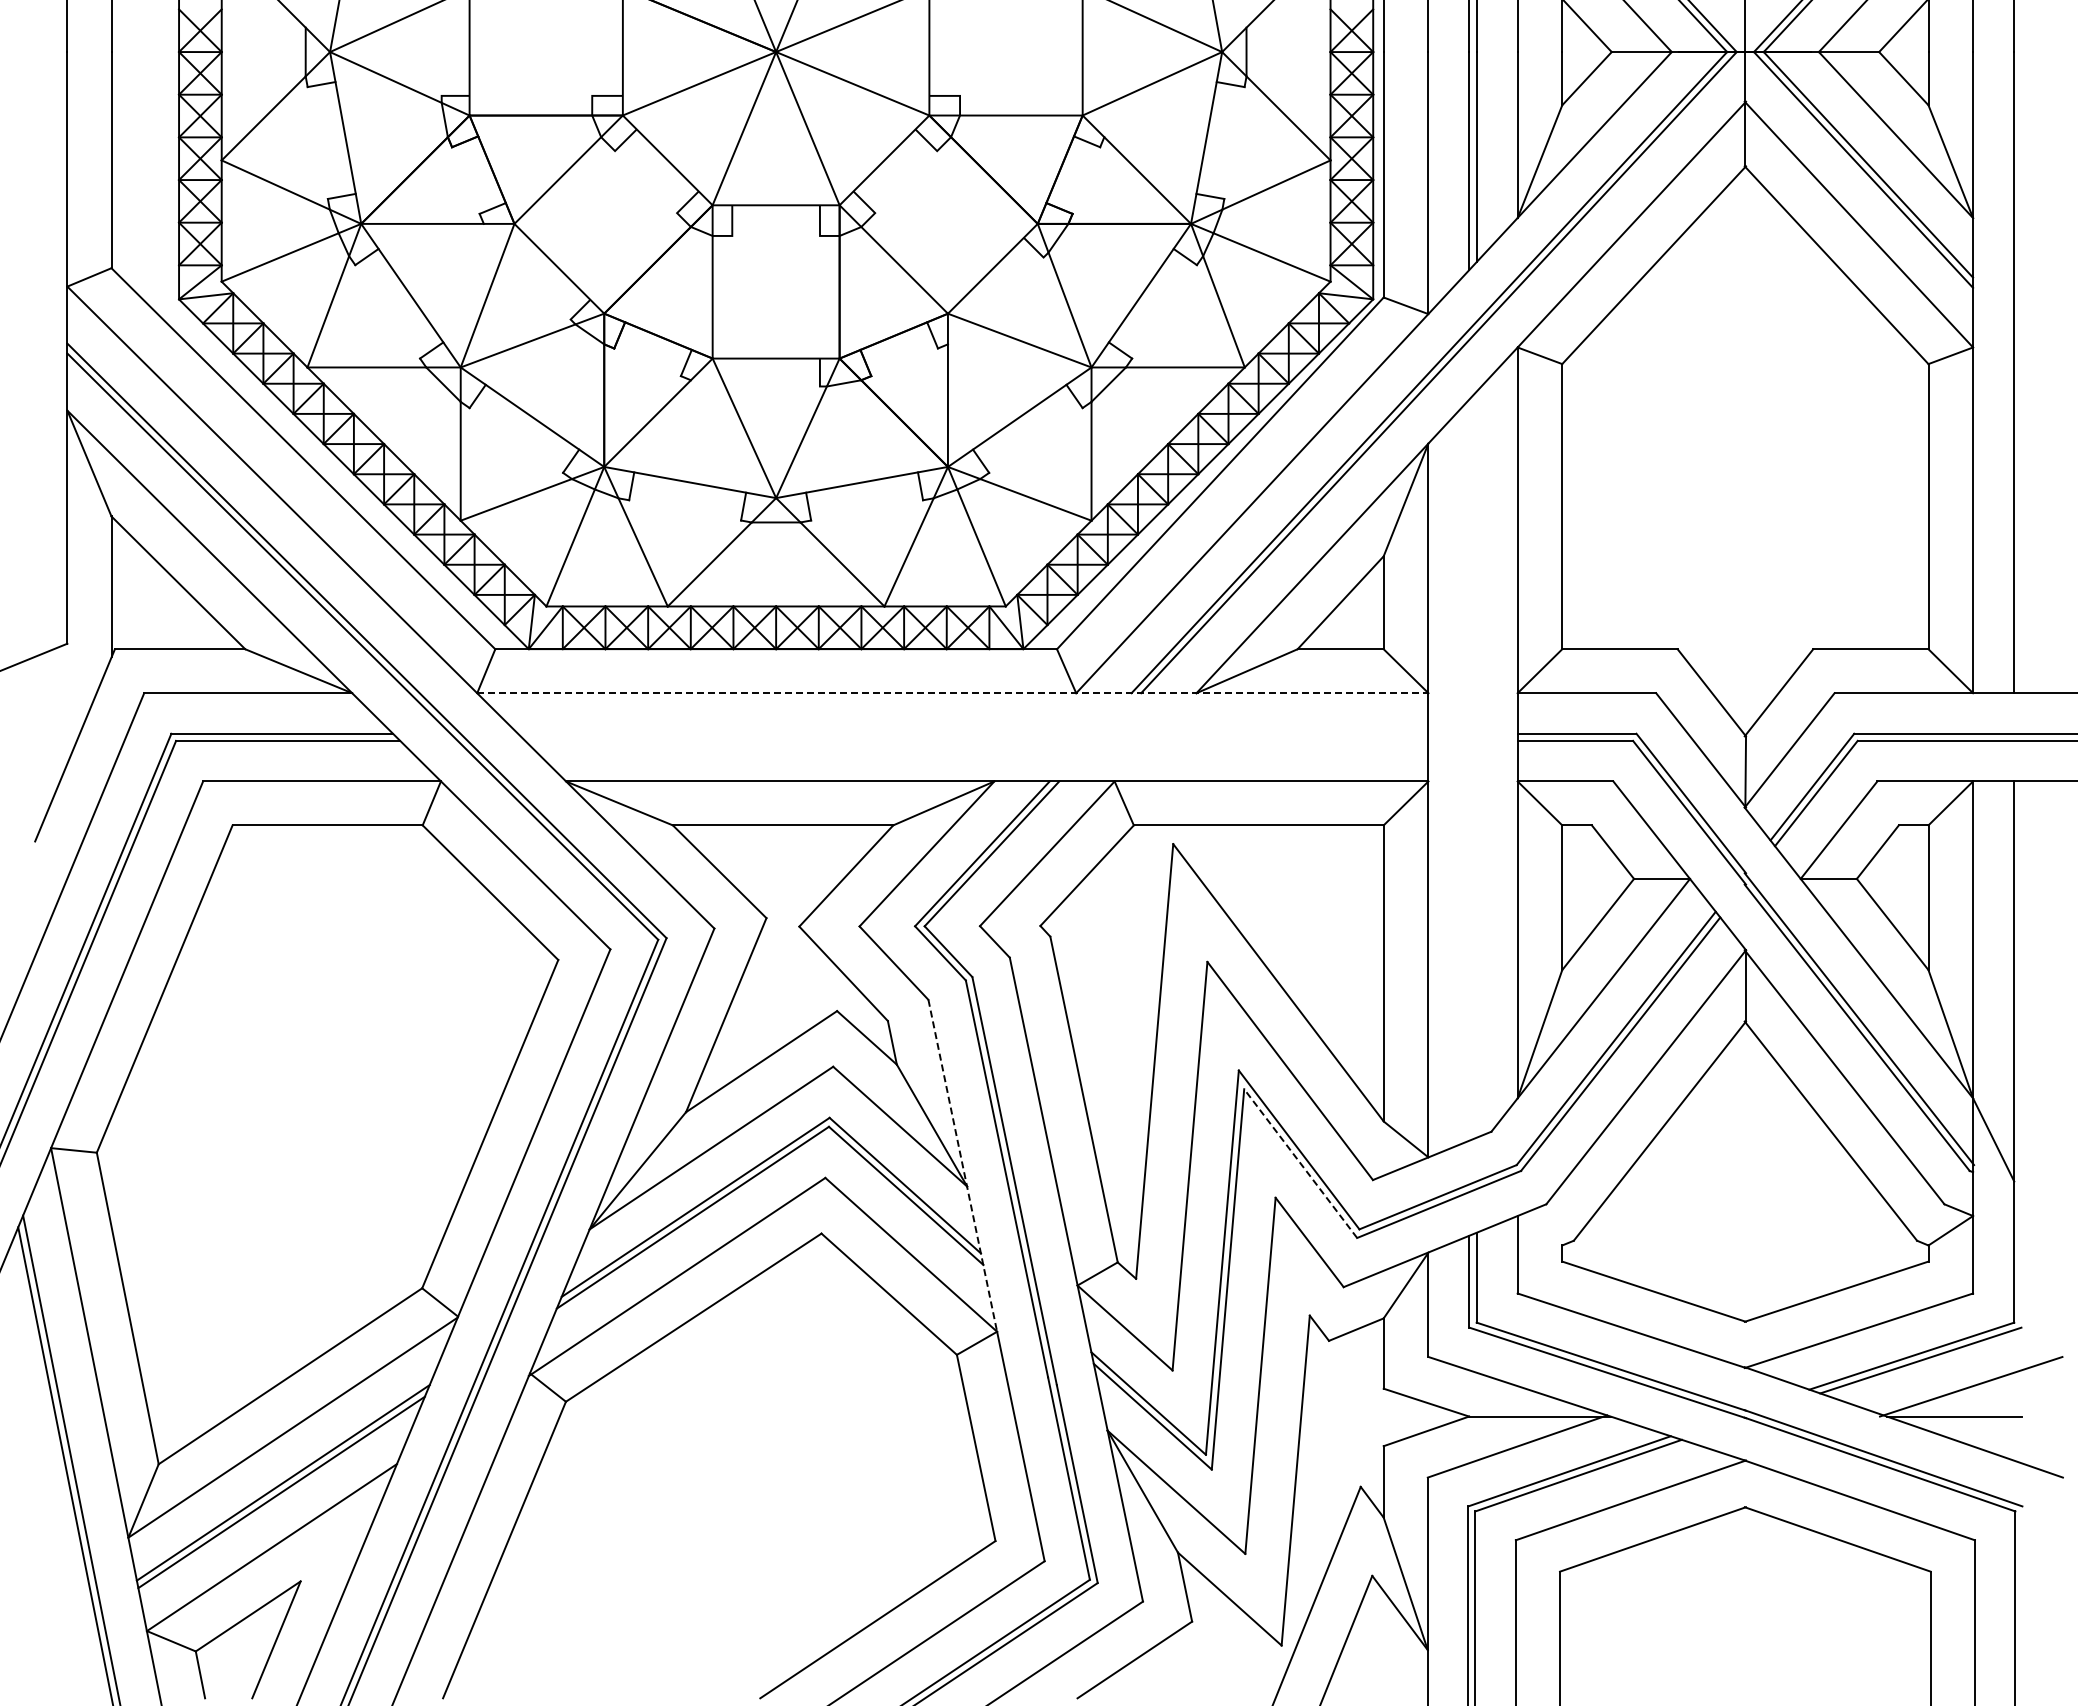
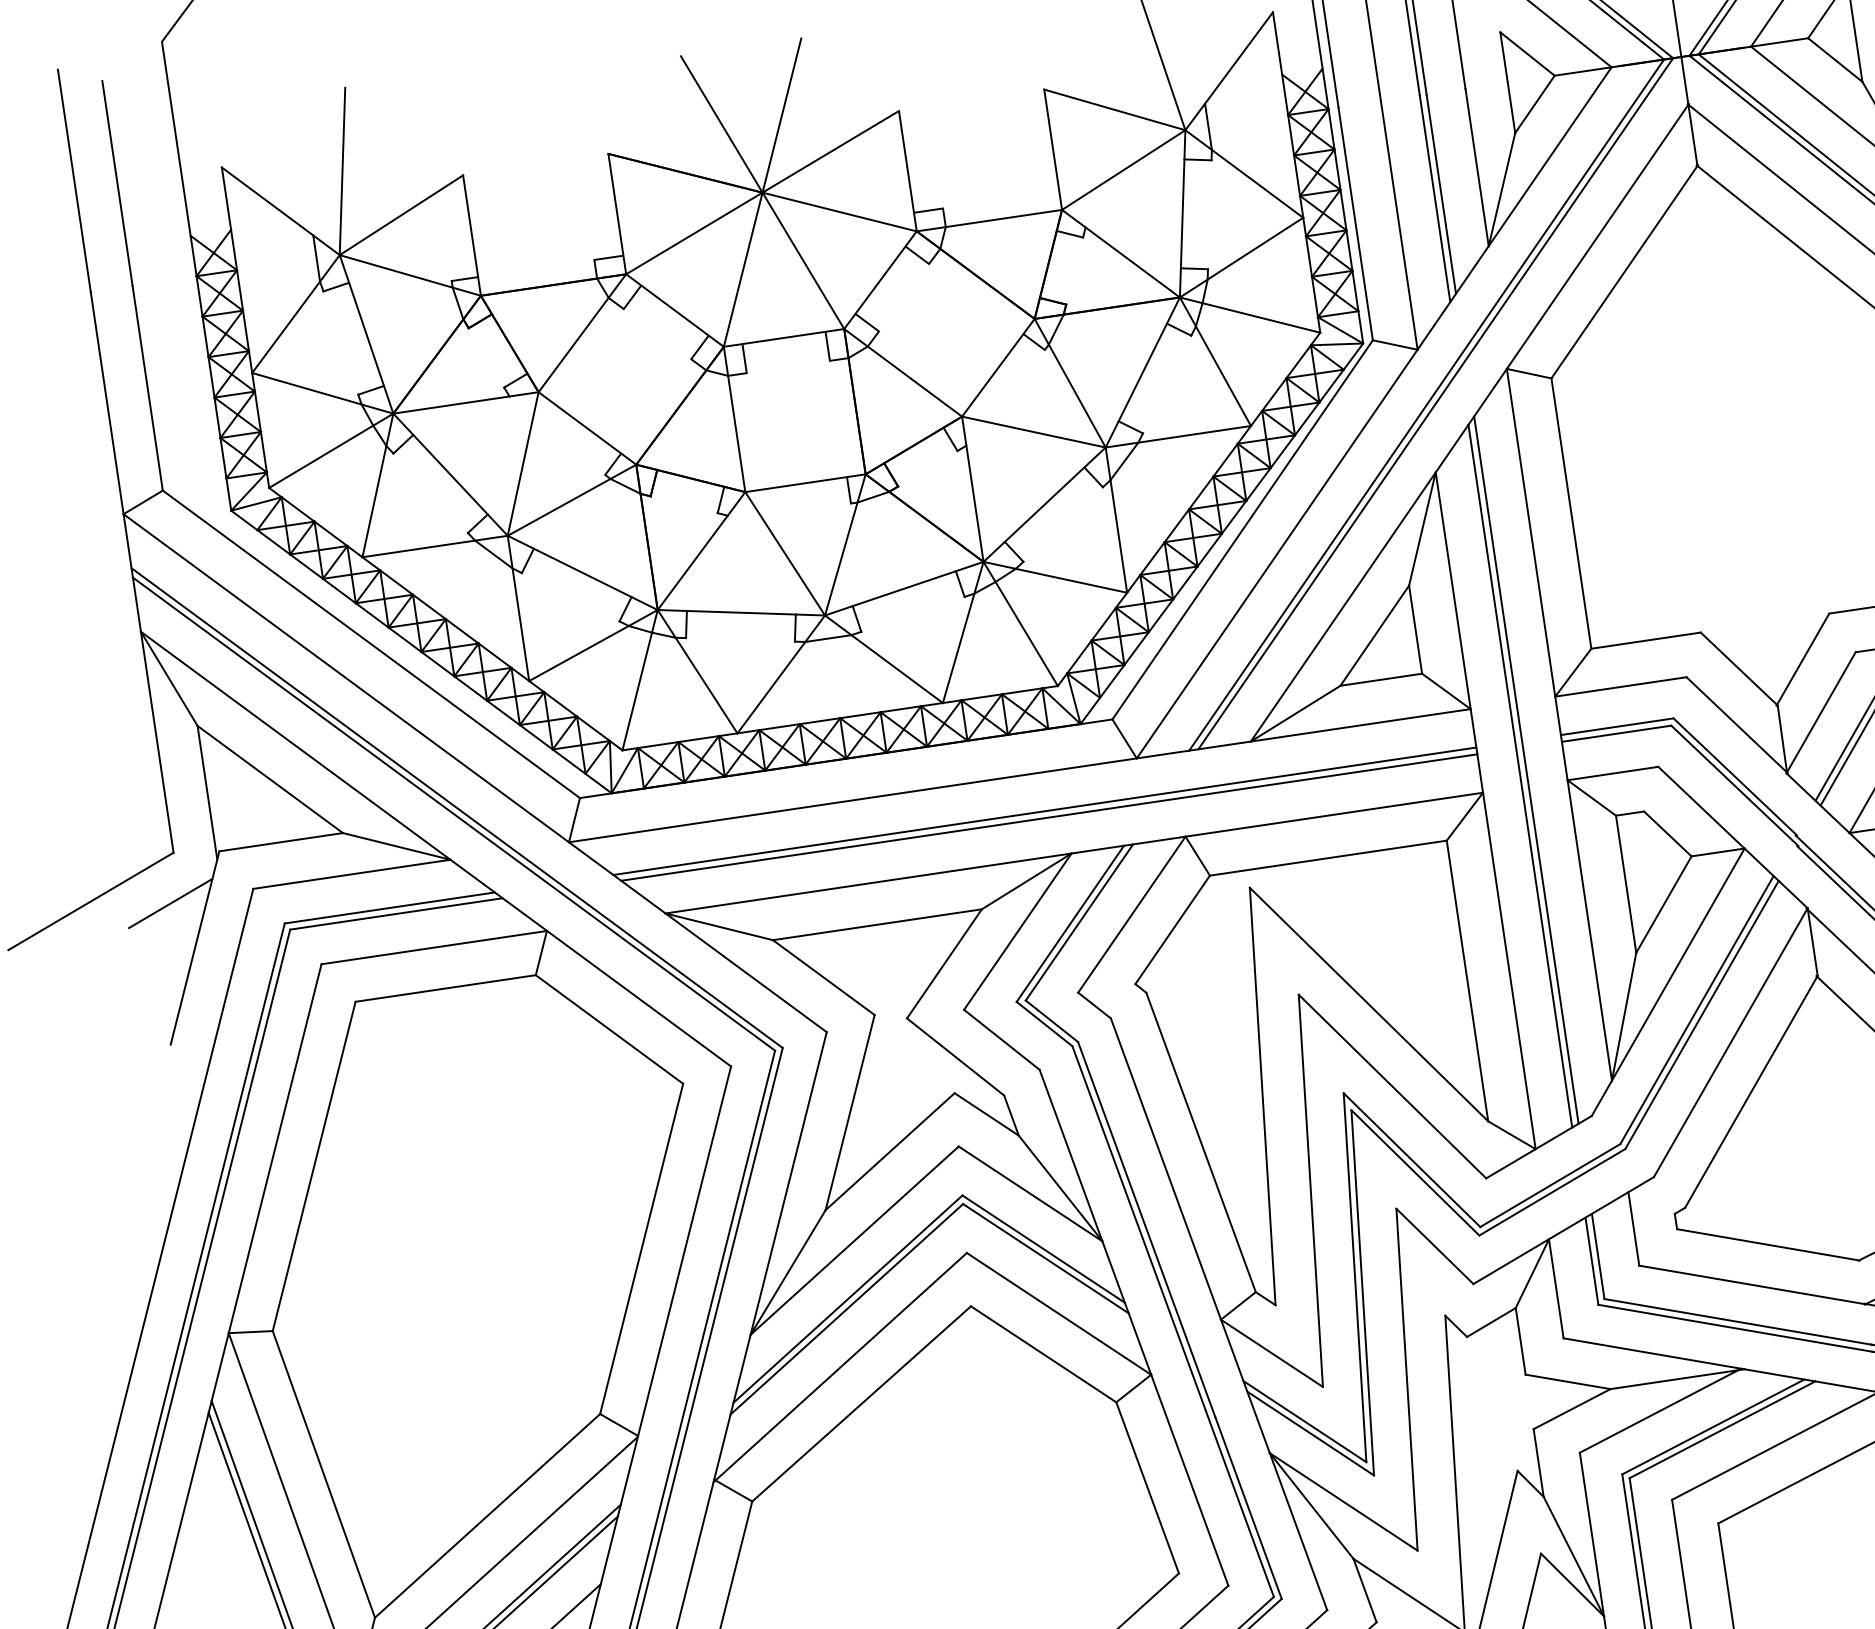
line: (952, 693) -> (1019, 776), dashed -> solid
line: (56, 695) -> (170, 903), added
line: (973, 733) -> (1045, 810), added
line: (976, 740) -> (1048, 817), added
line: (1476, 764) -> (1526, 769), added
line: (1469, 769) -> (1520, 775), added
line: (1300, 1163) -> (1415, 1172), dashed -> solid
line: (962, 1166) -> (1095, 1222), dashed -> solid

